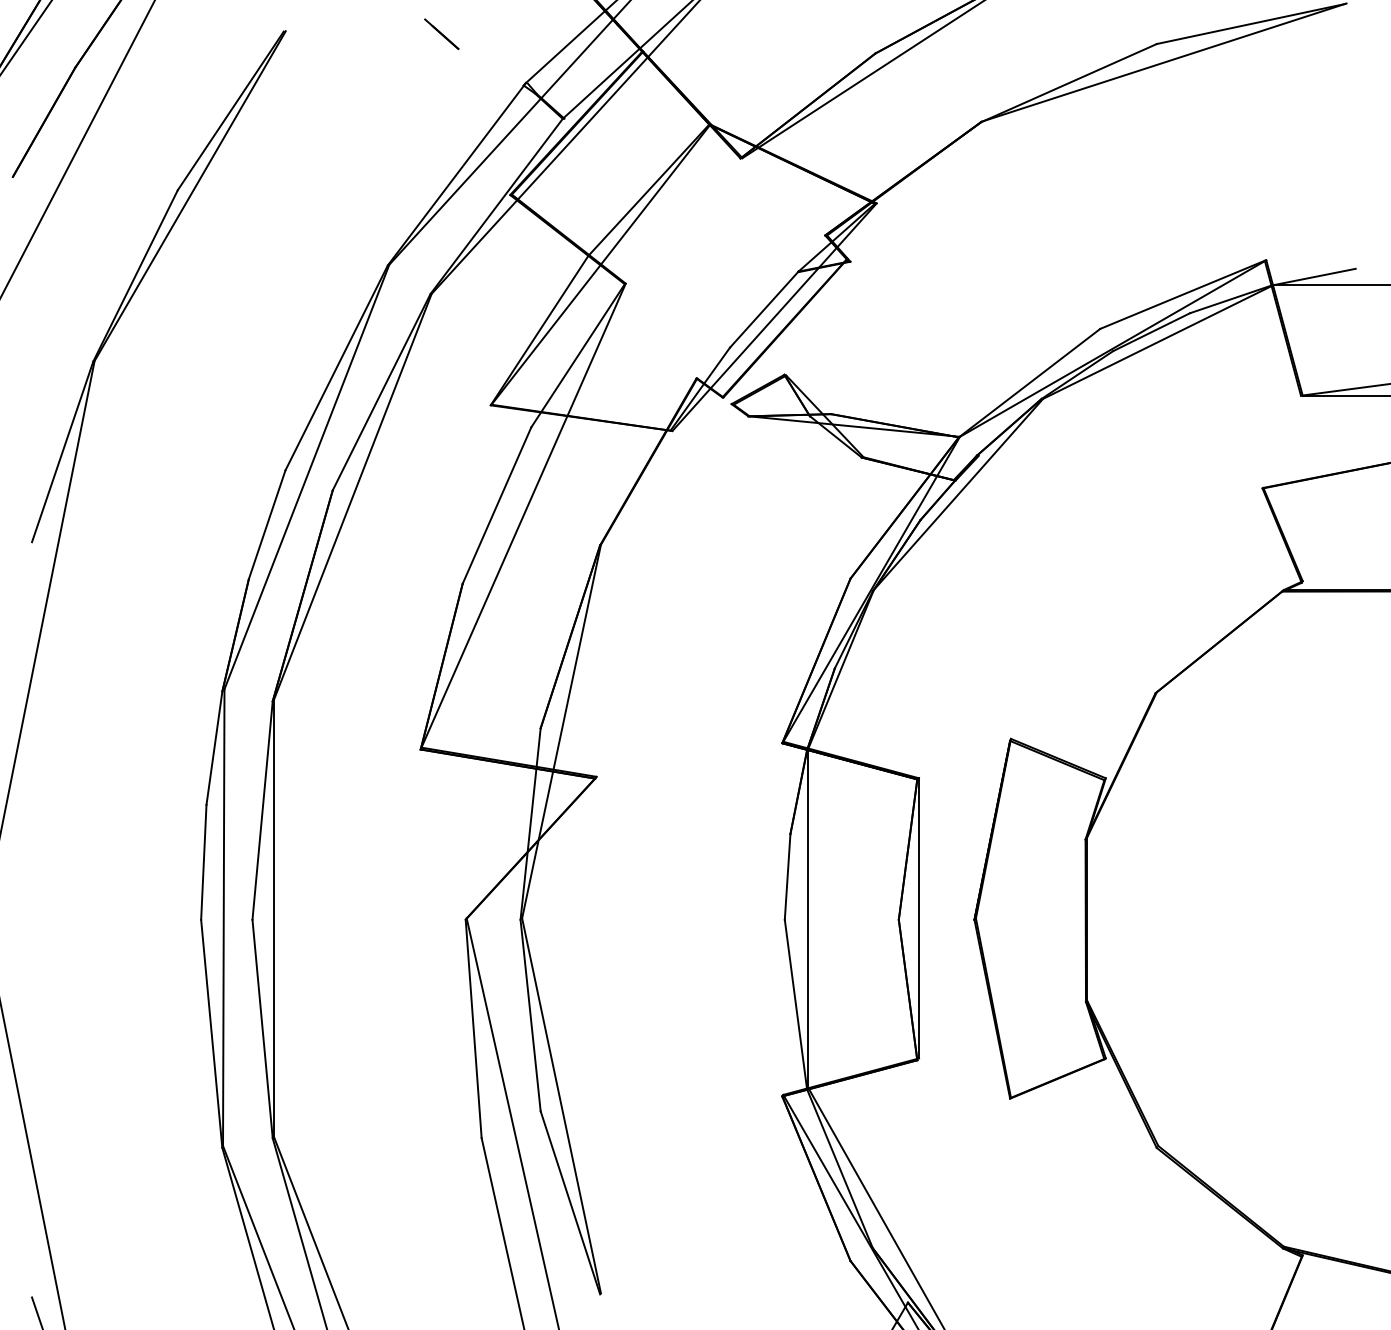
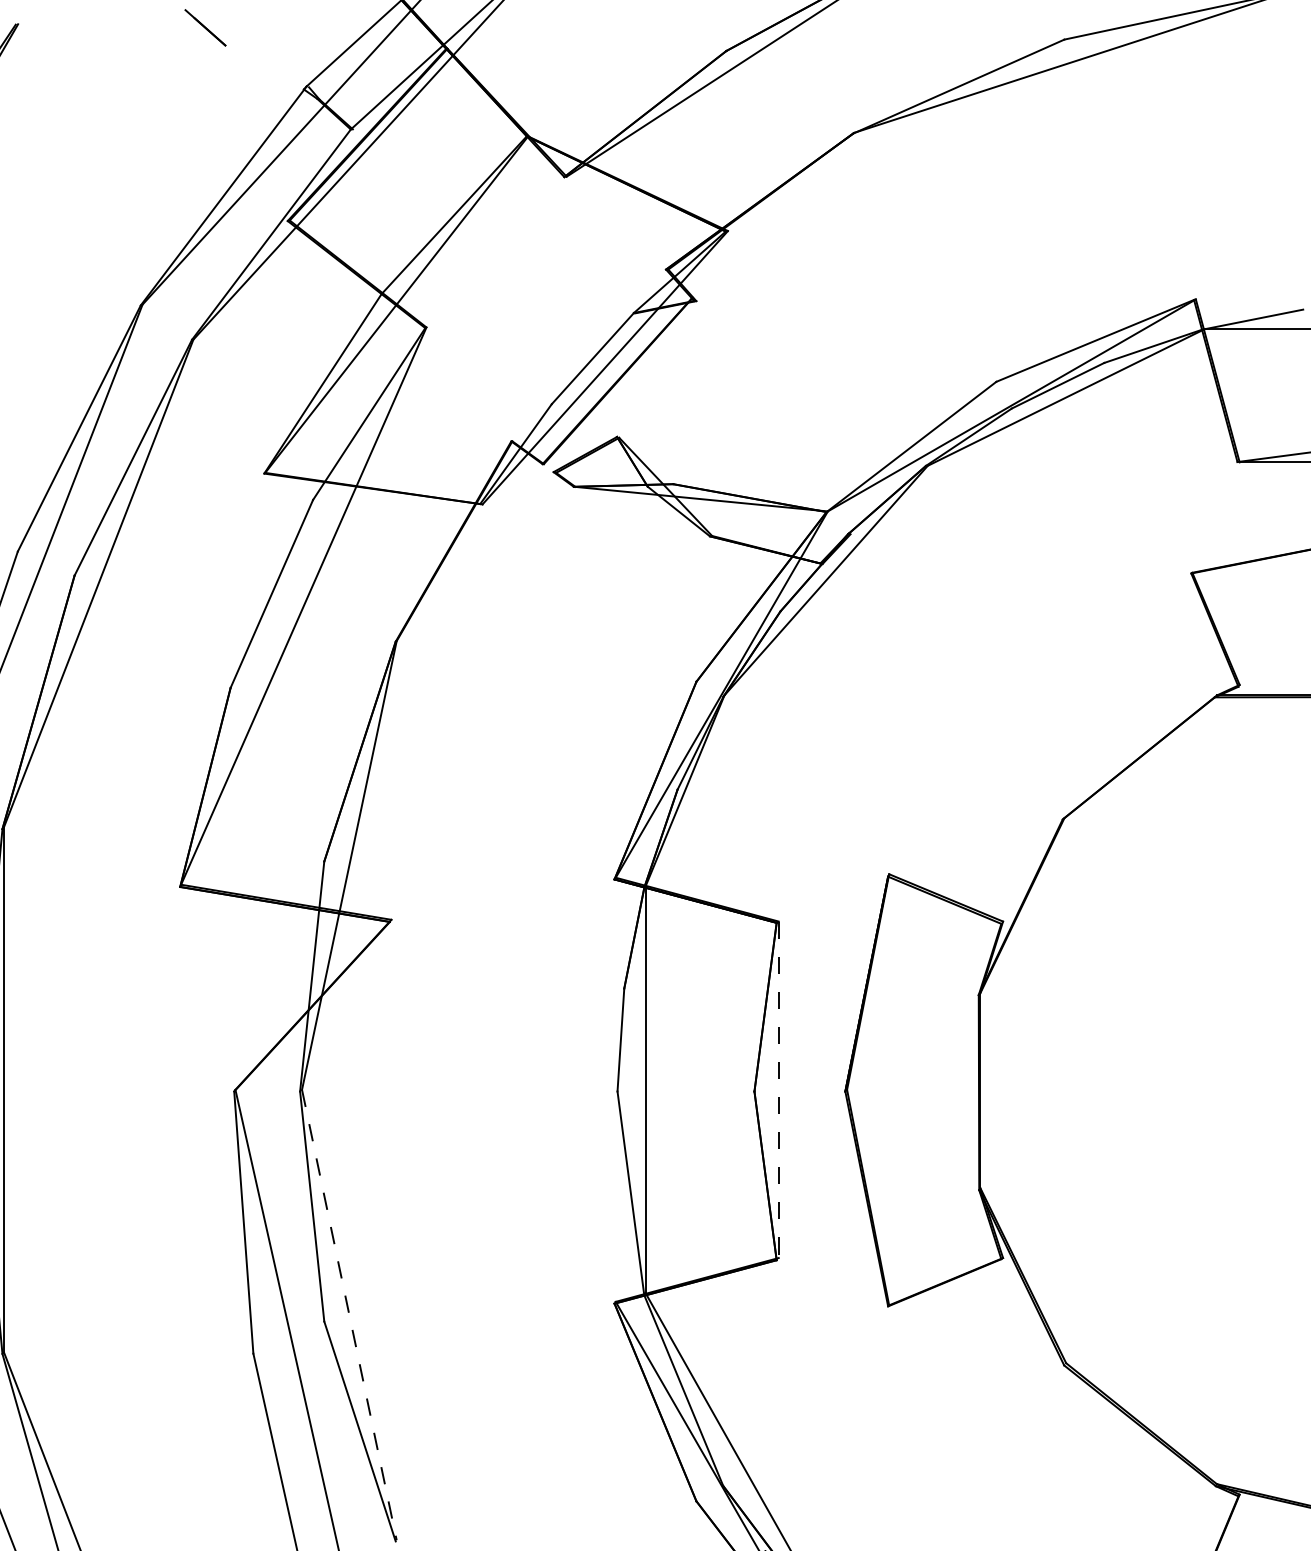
line: (919, 918) -> (779, 1089), solid -> dashed
line: (561, 1105) -> (349, 1314), solid -> dashed

